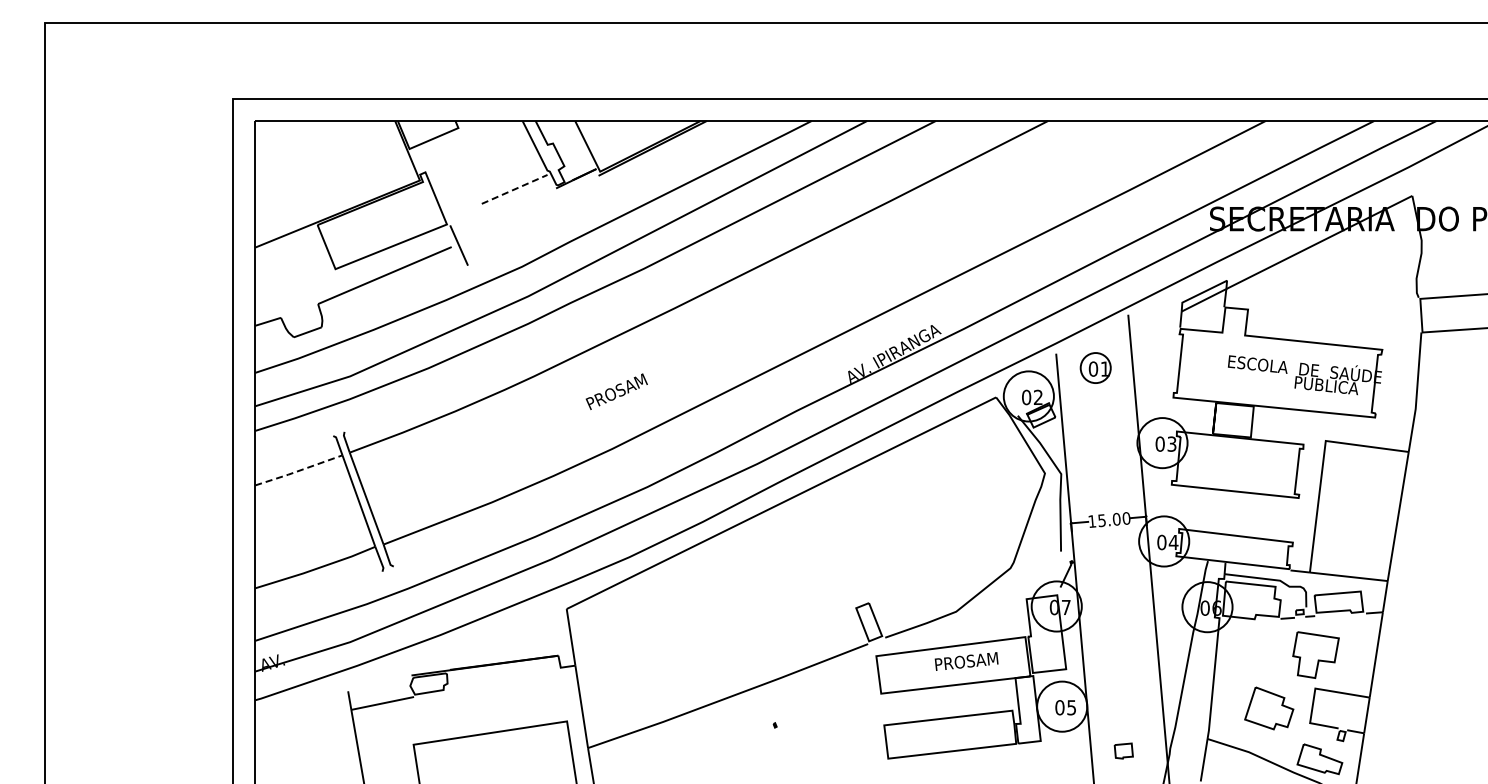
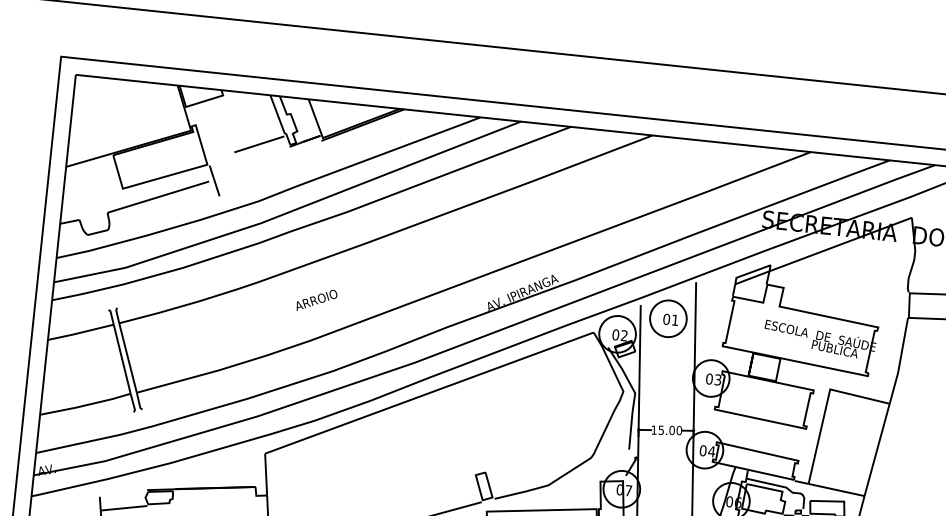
line: (514, 189) -> (259, 144), dashed -> solid
circle: (1095, 368) -> (668, 319), size x1.67
text: (616, 391) -> (317, 299), PROSAM -> ARROIO
line: (298, 471) -> (80, 333), dashed -> solid

